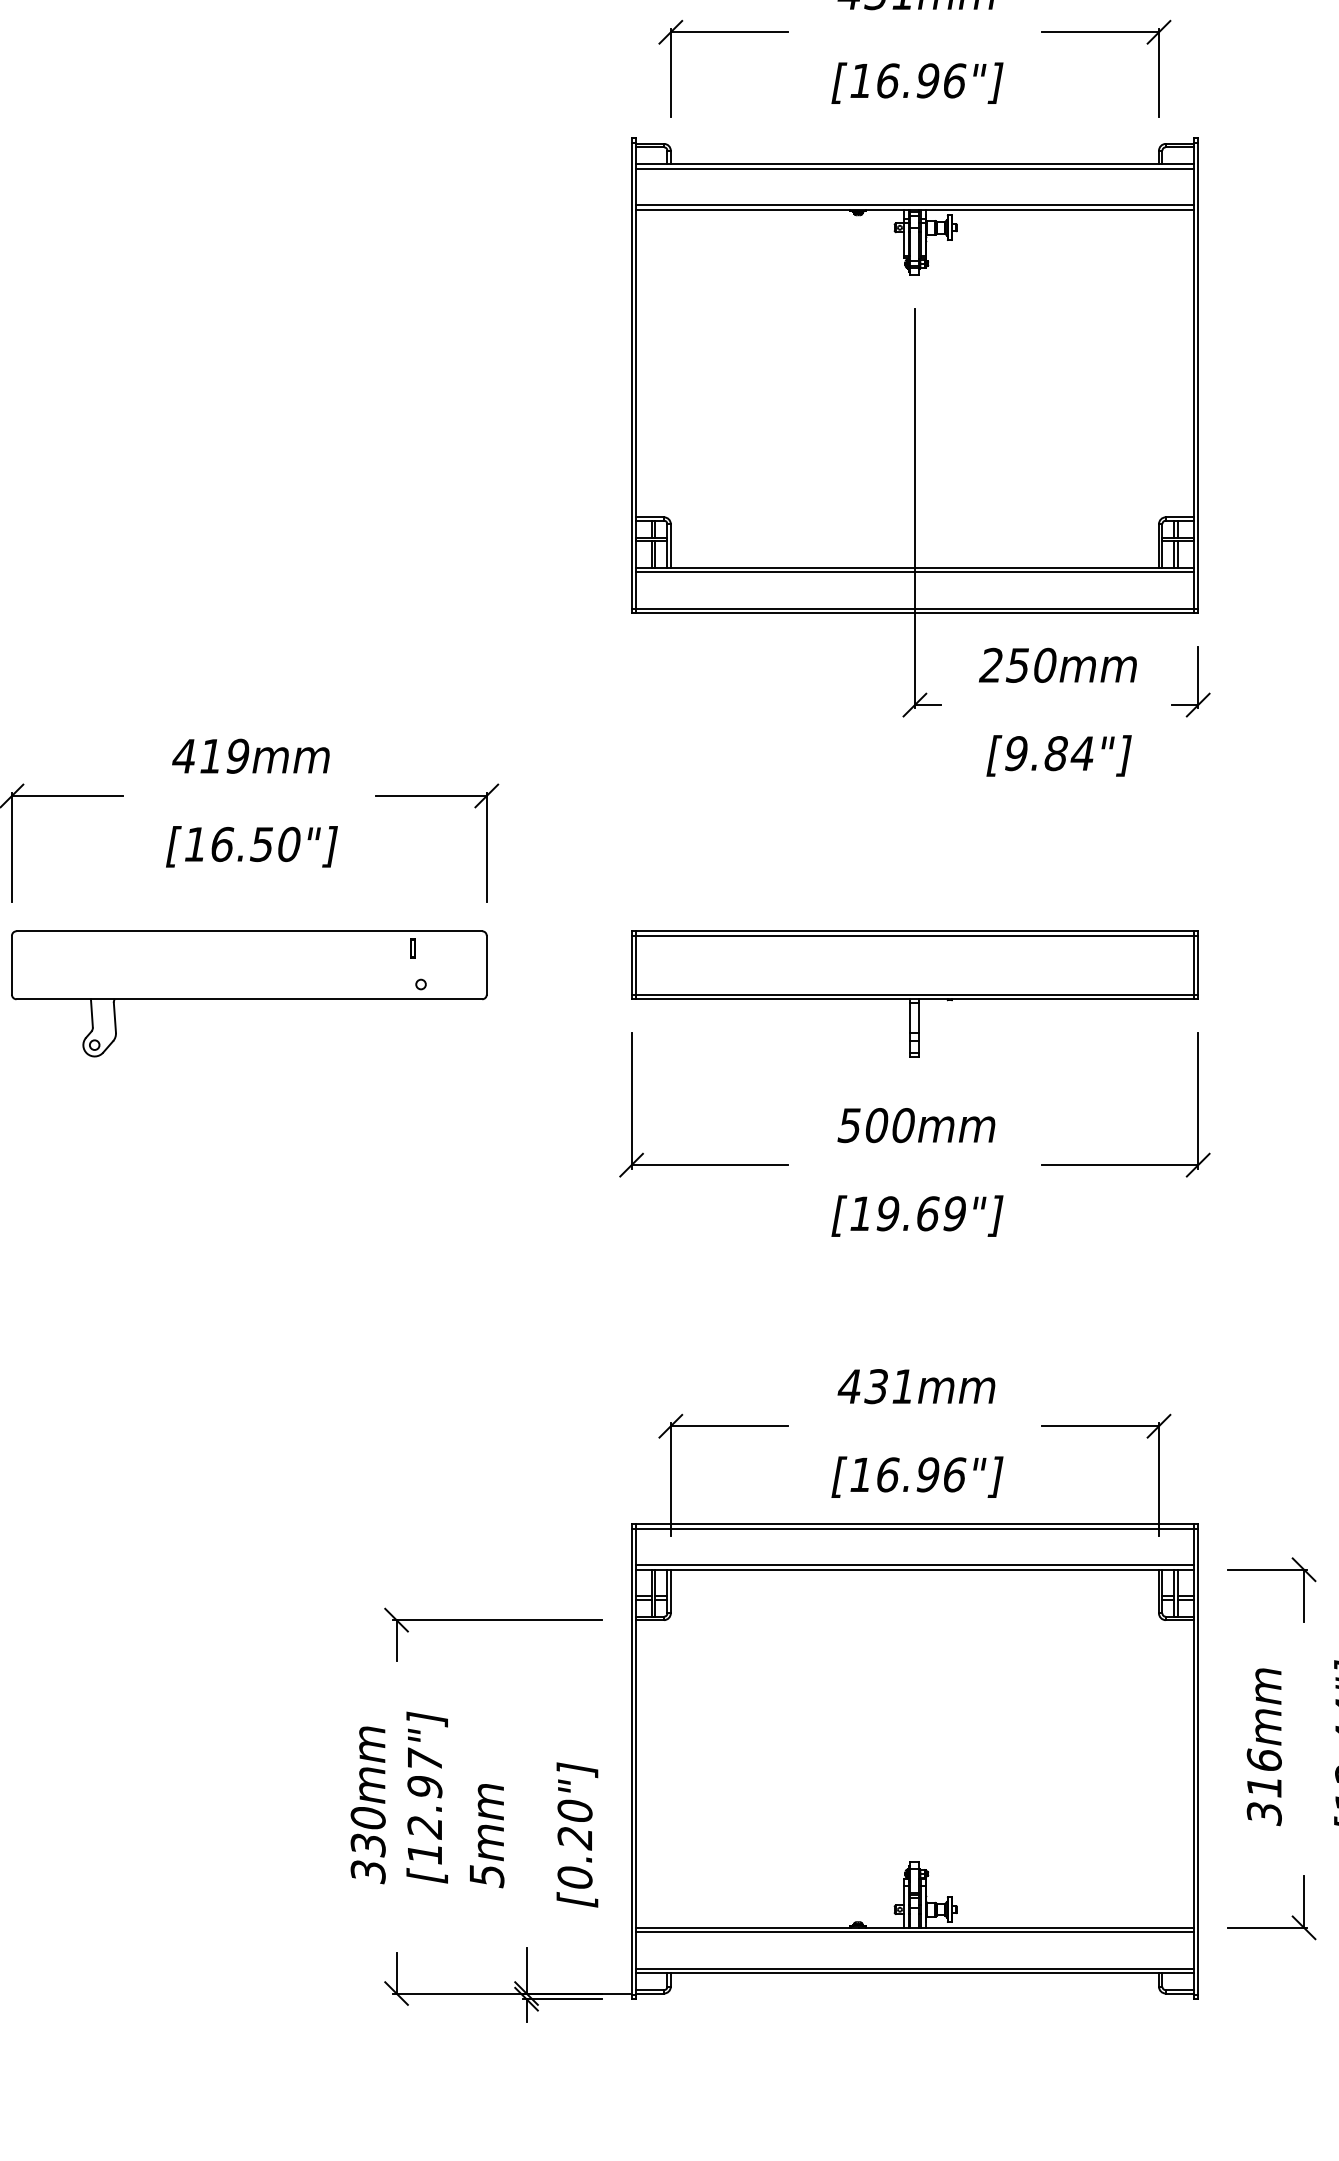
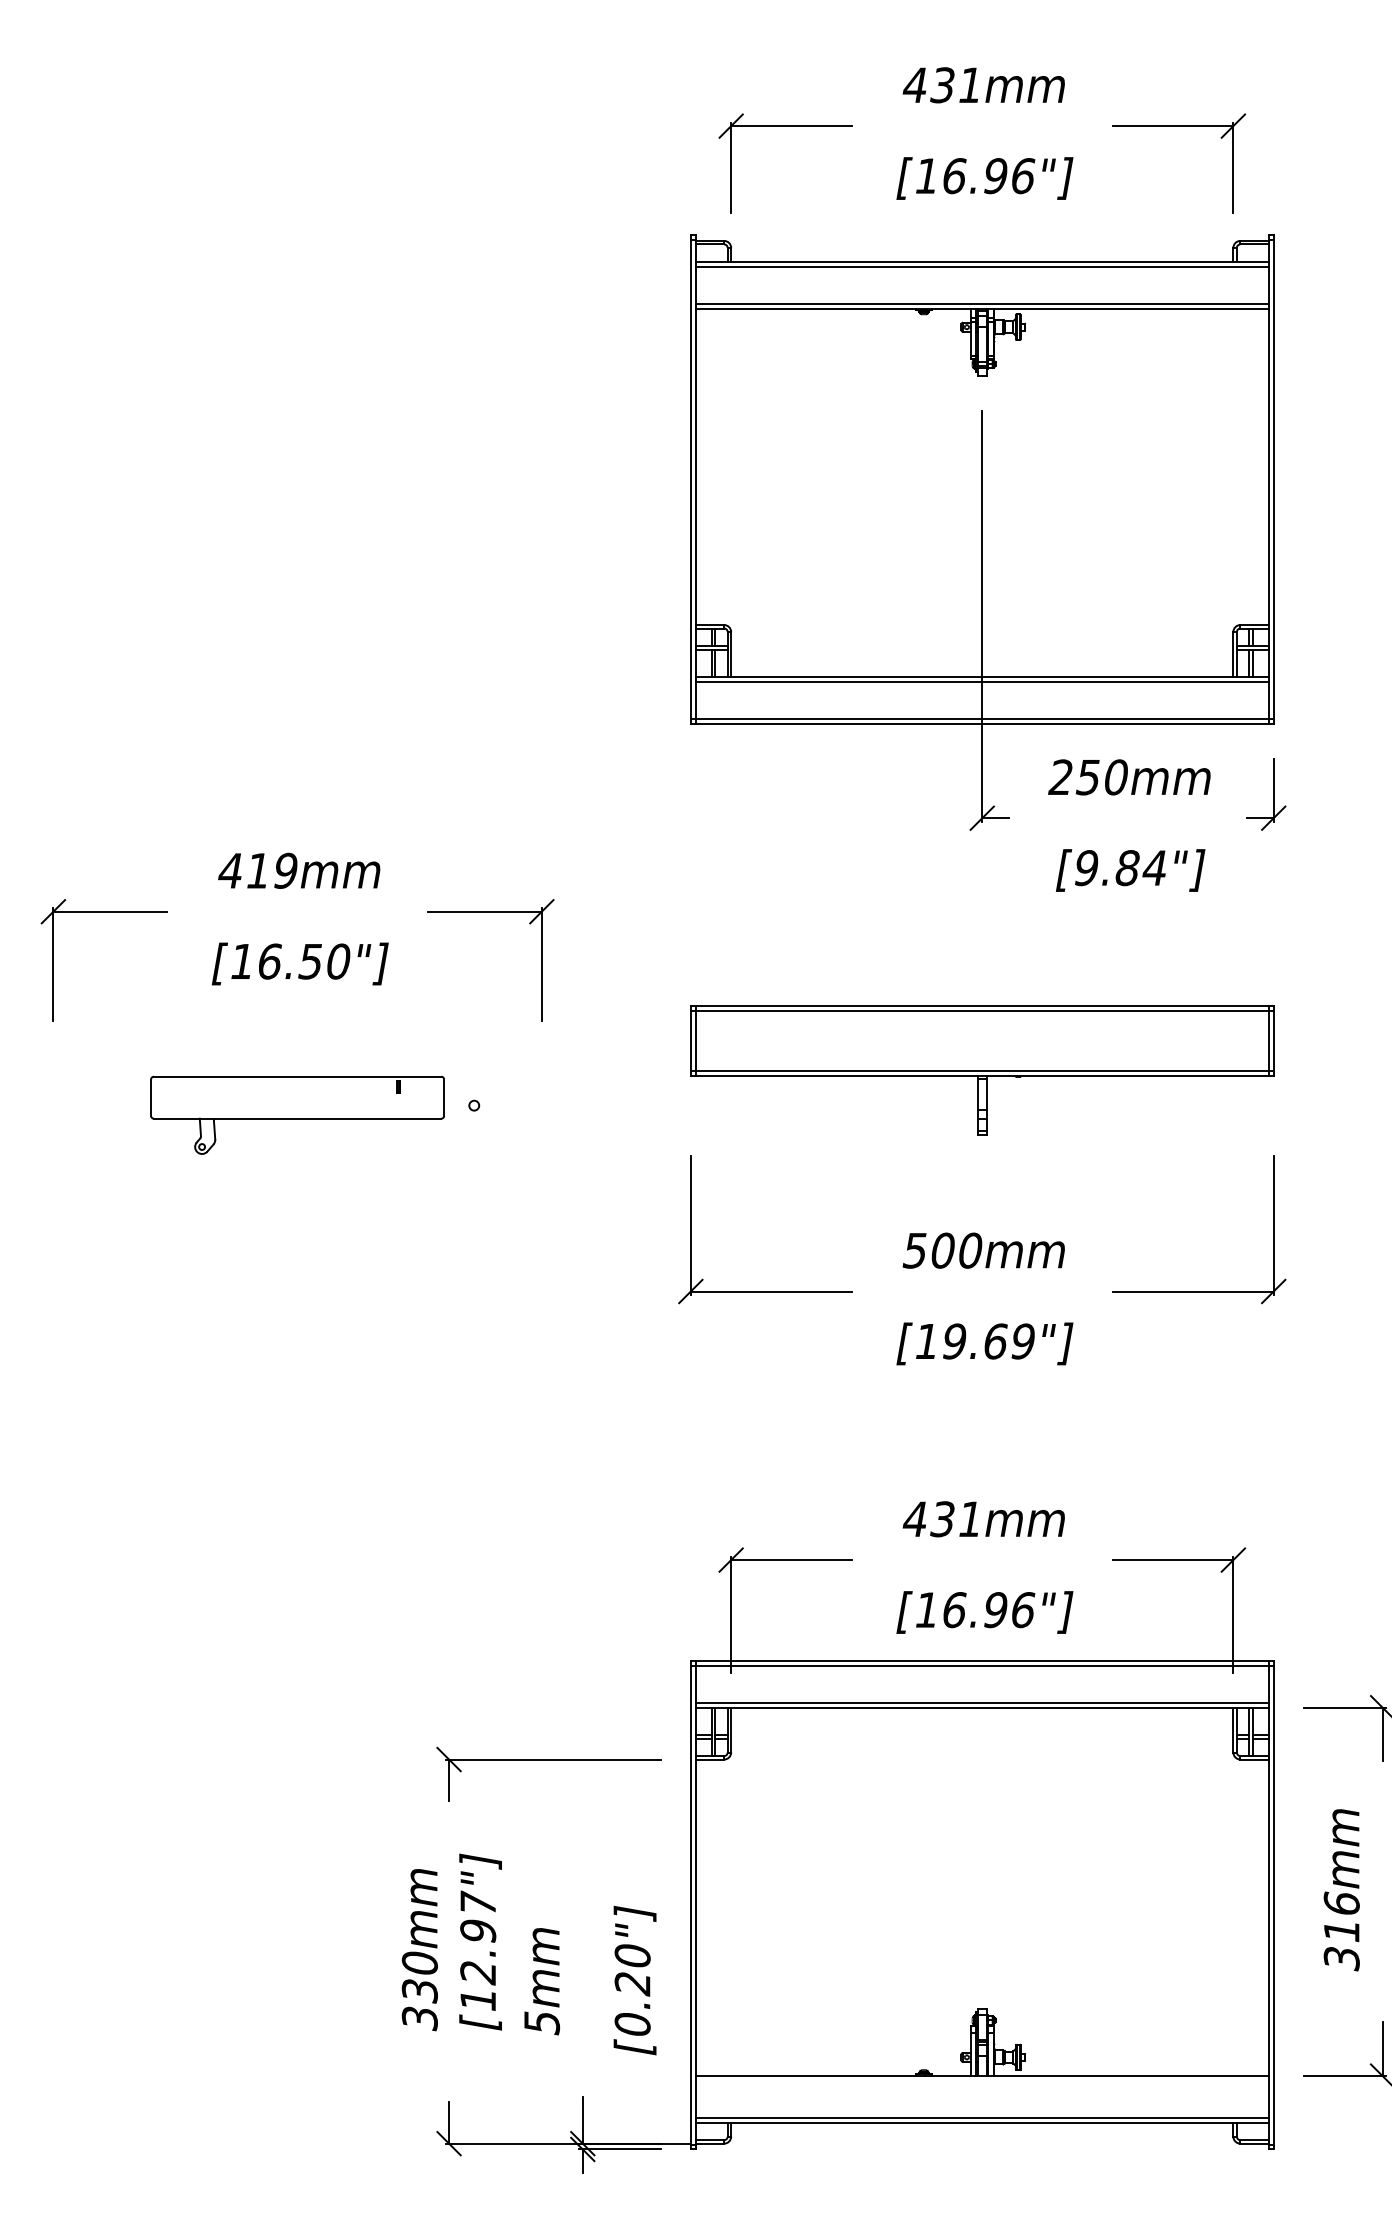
part: (249, 994) -> (297, 1115), size x0.6
part: (915, 994) -> (982, 1070), moved
line: (915, 1932) -> (982, 2080), removed

